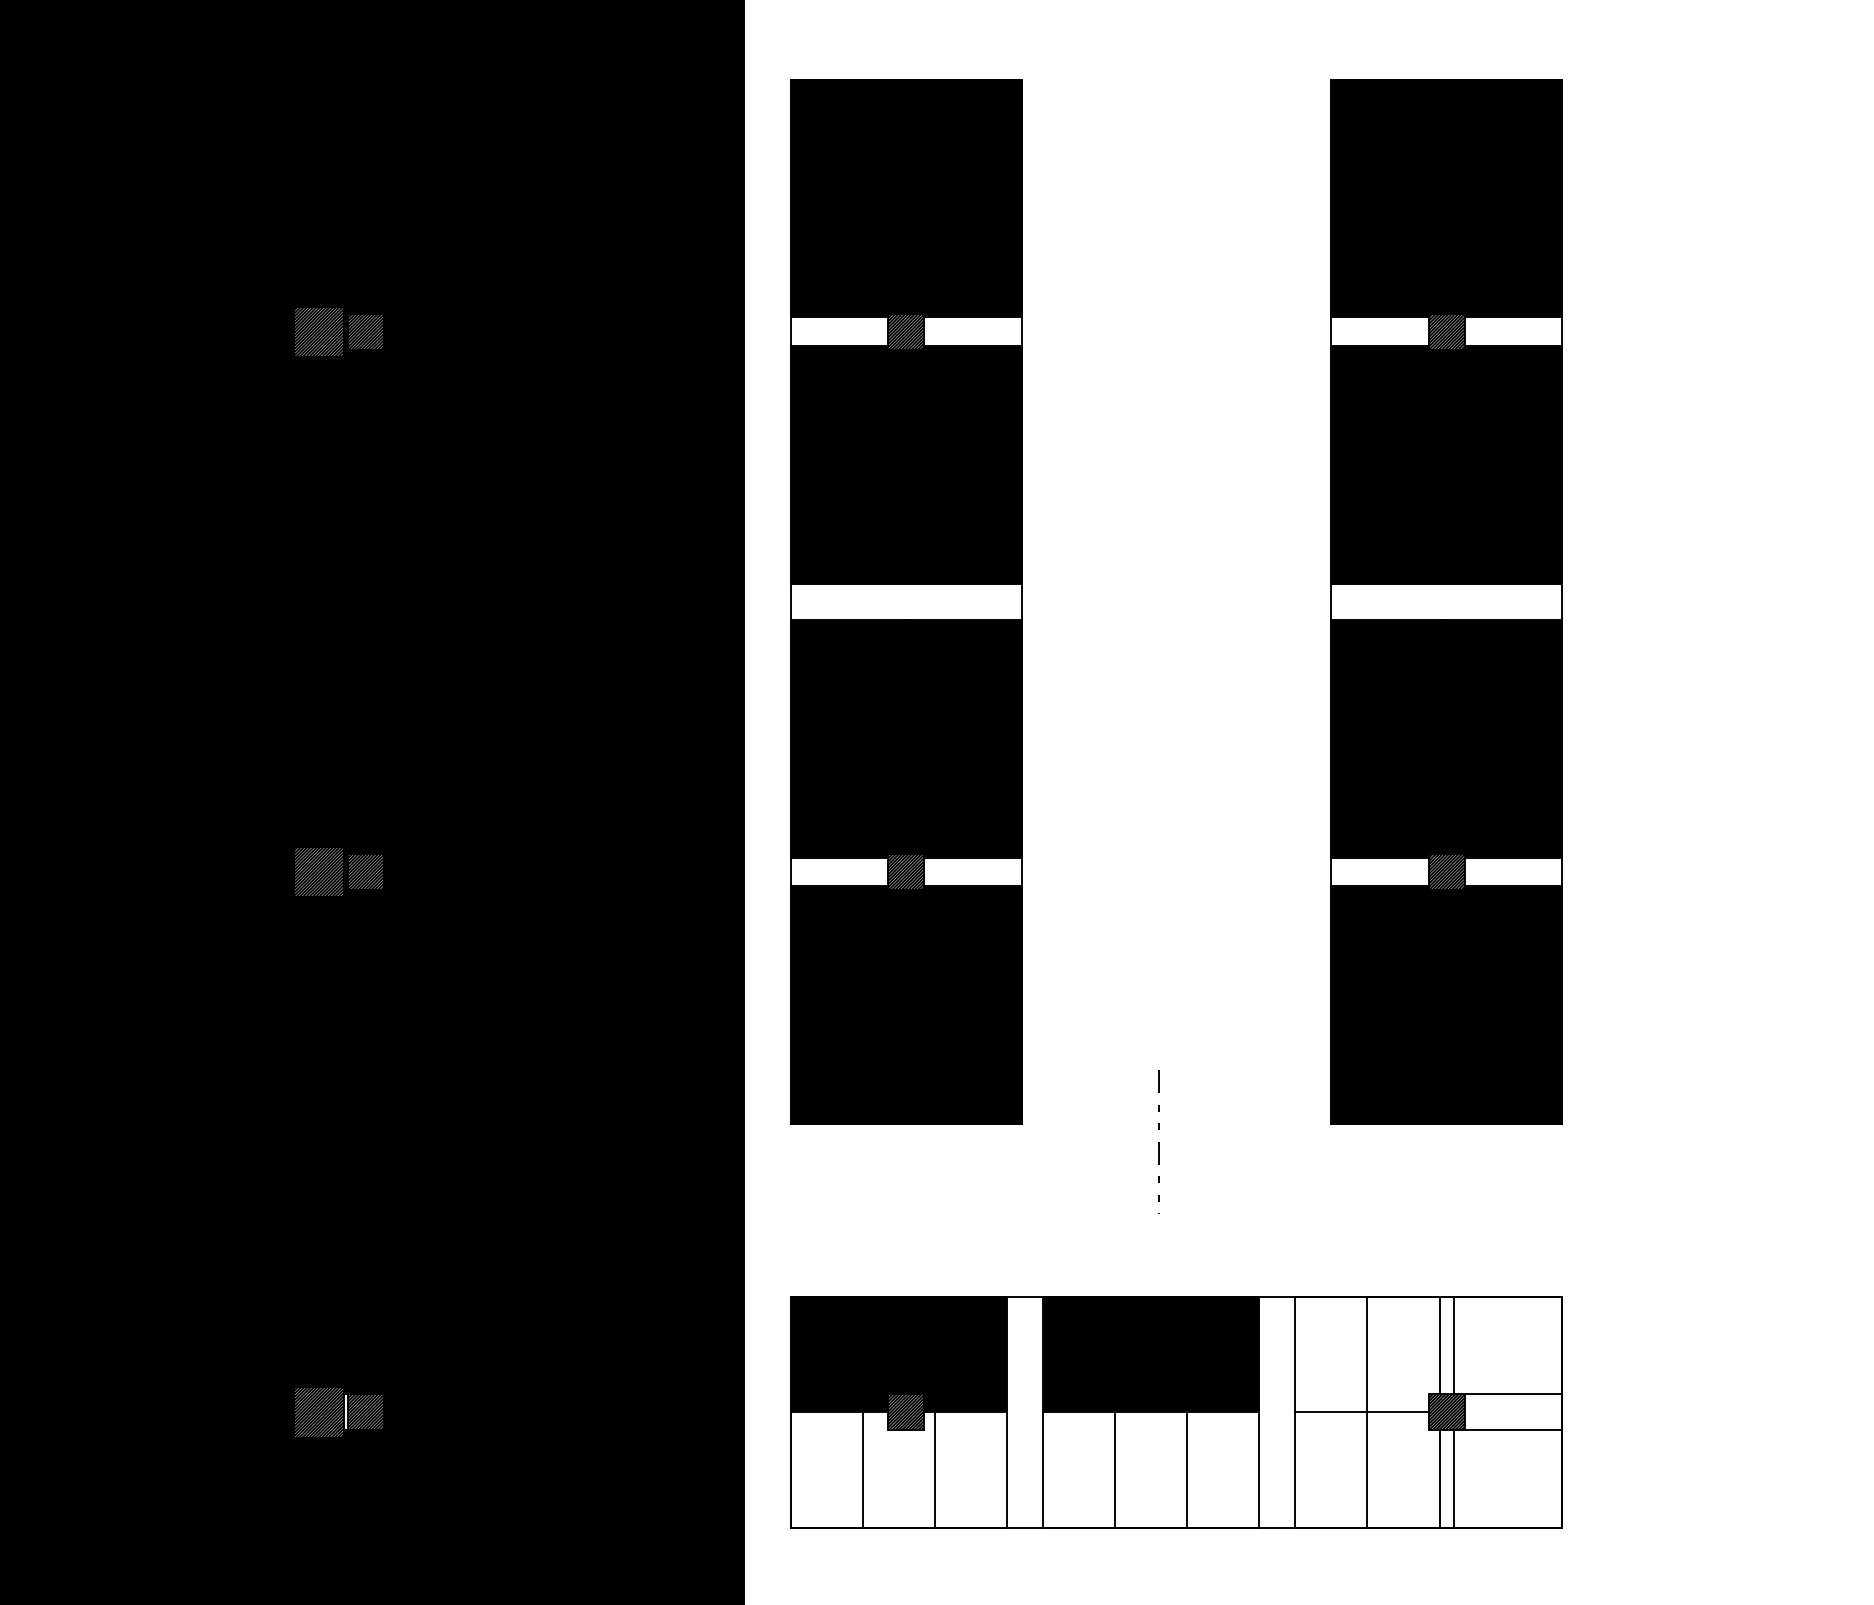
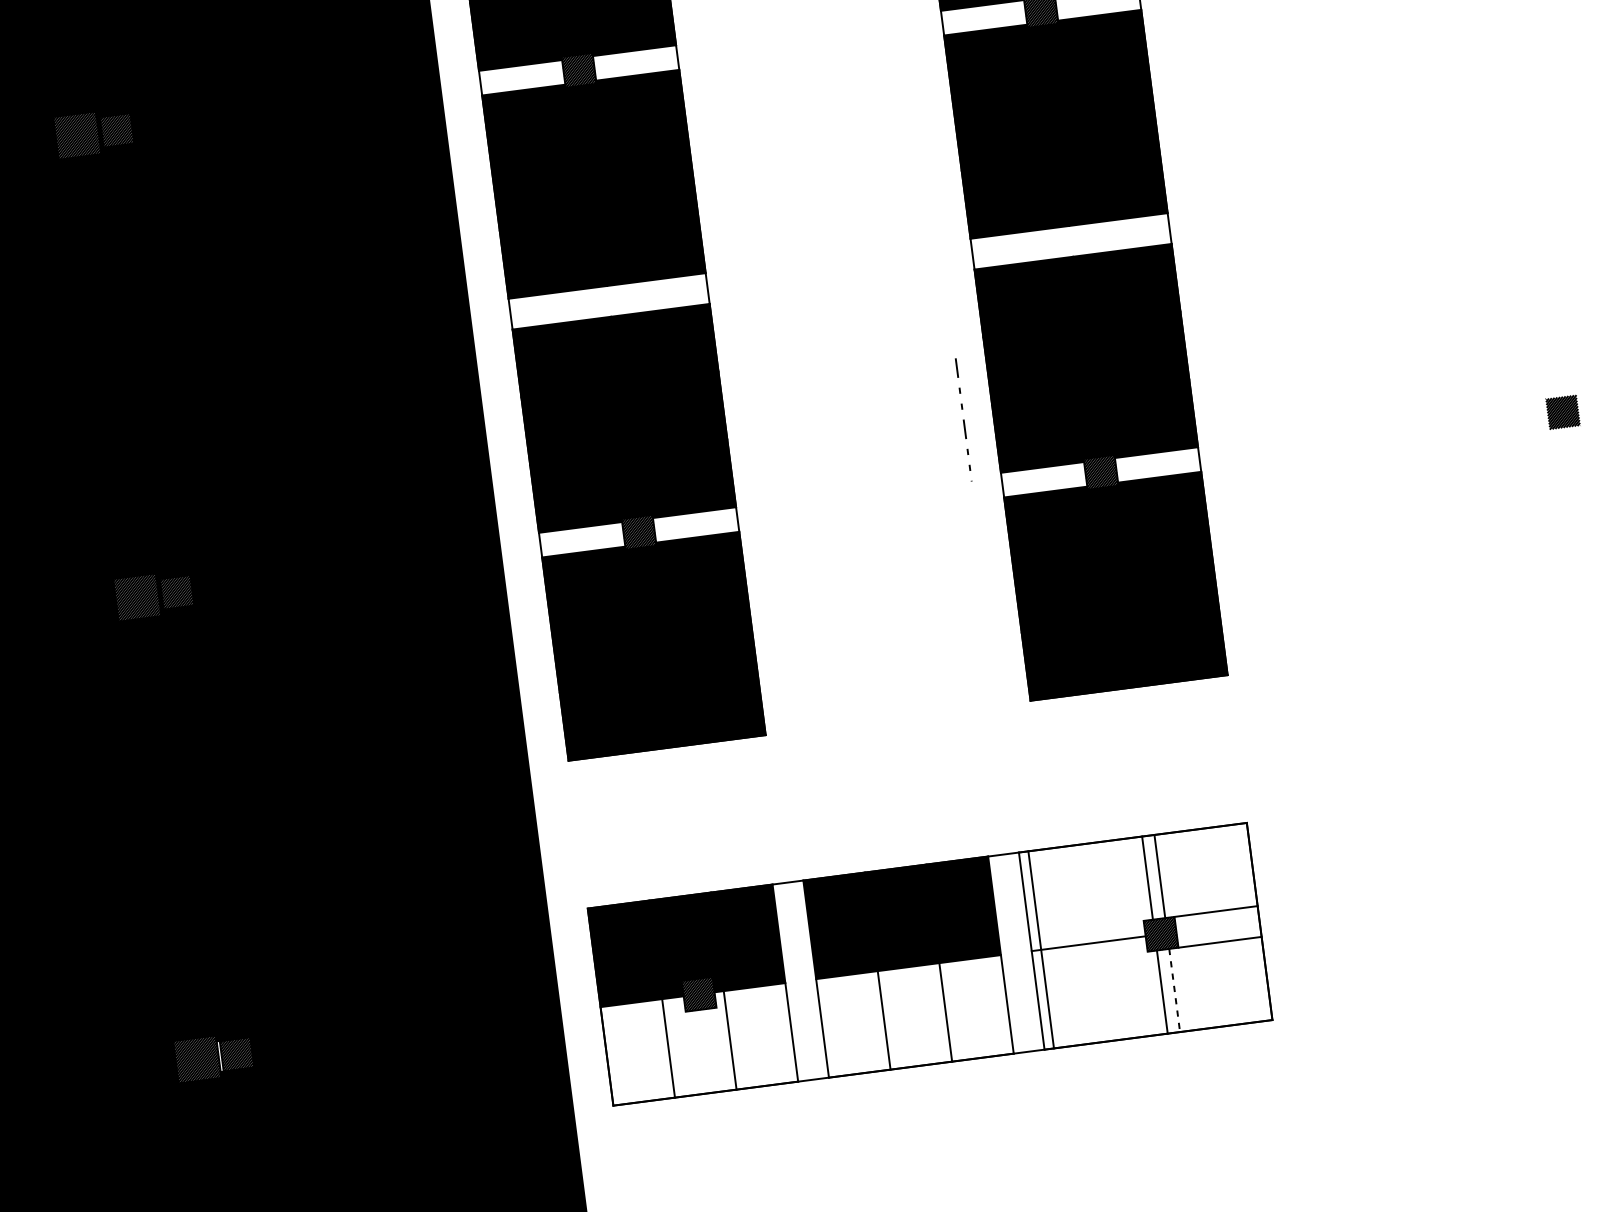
line: (1158, 1142) -> (963, 420), moved
line: (1367, 1412) -> (1041, 949), moved
line: (1453, 1479) -> (1174, 990), solid -> dashed

